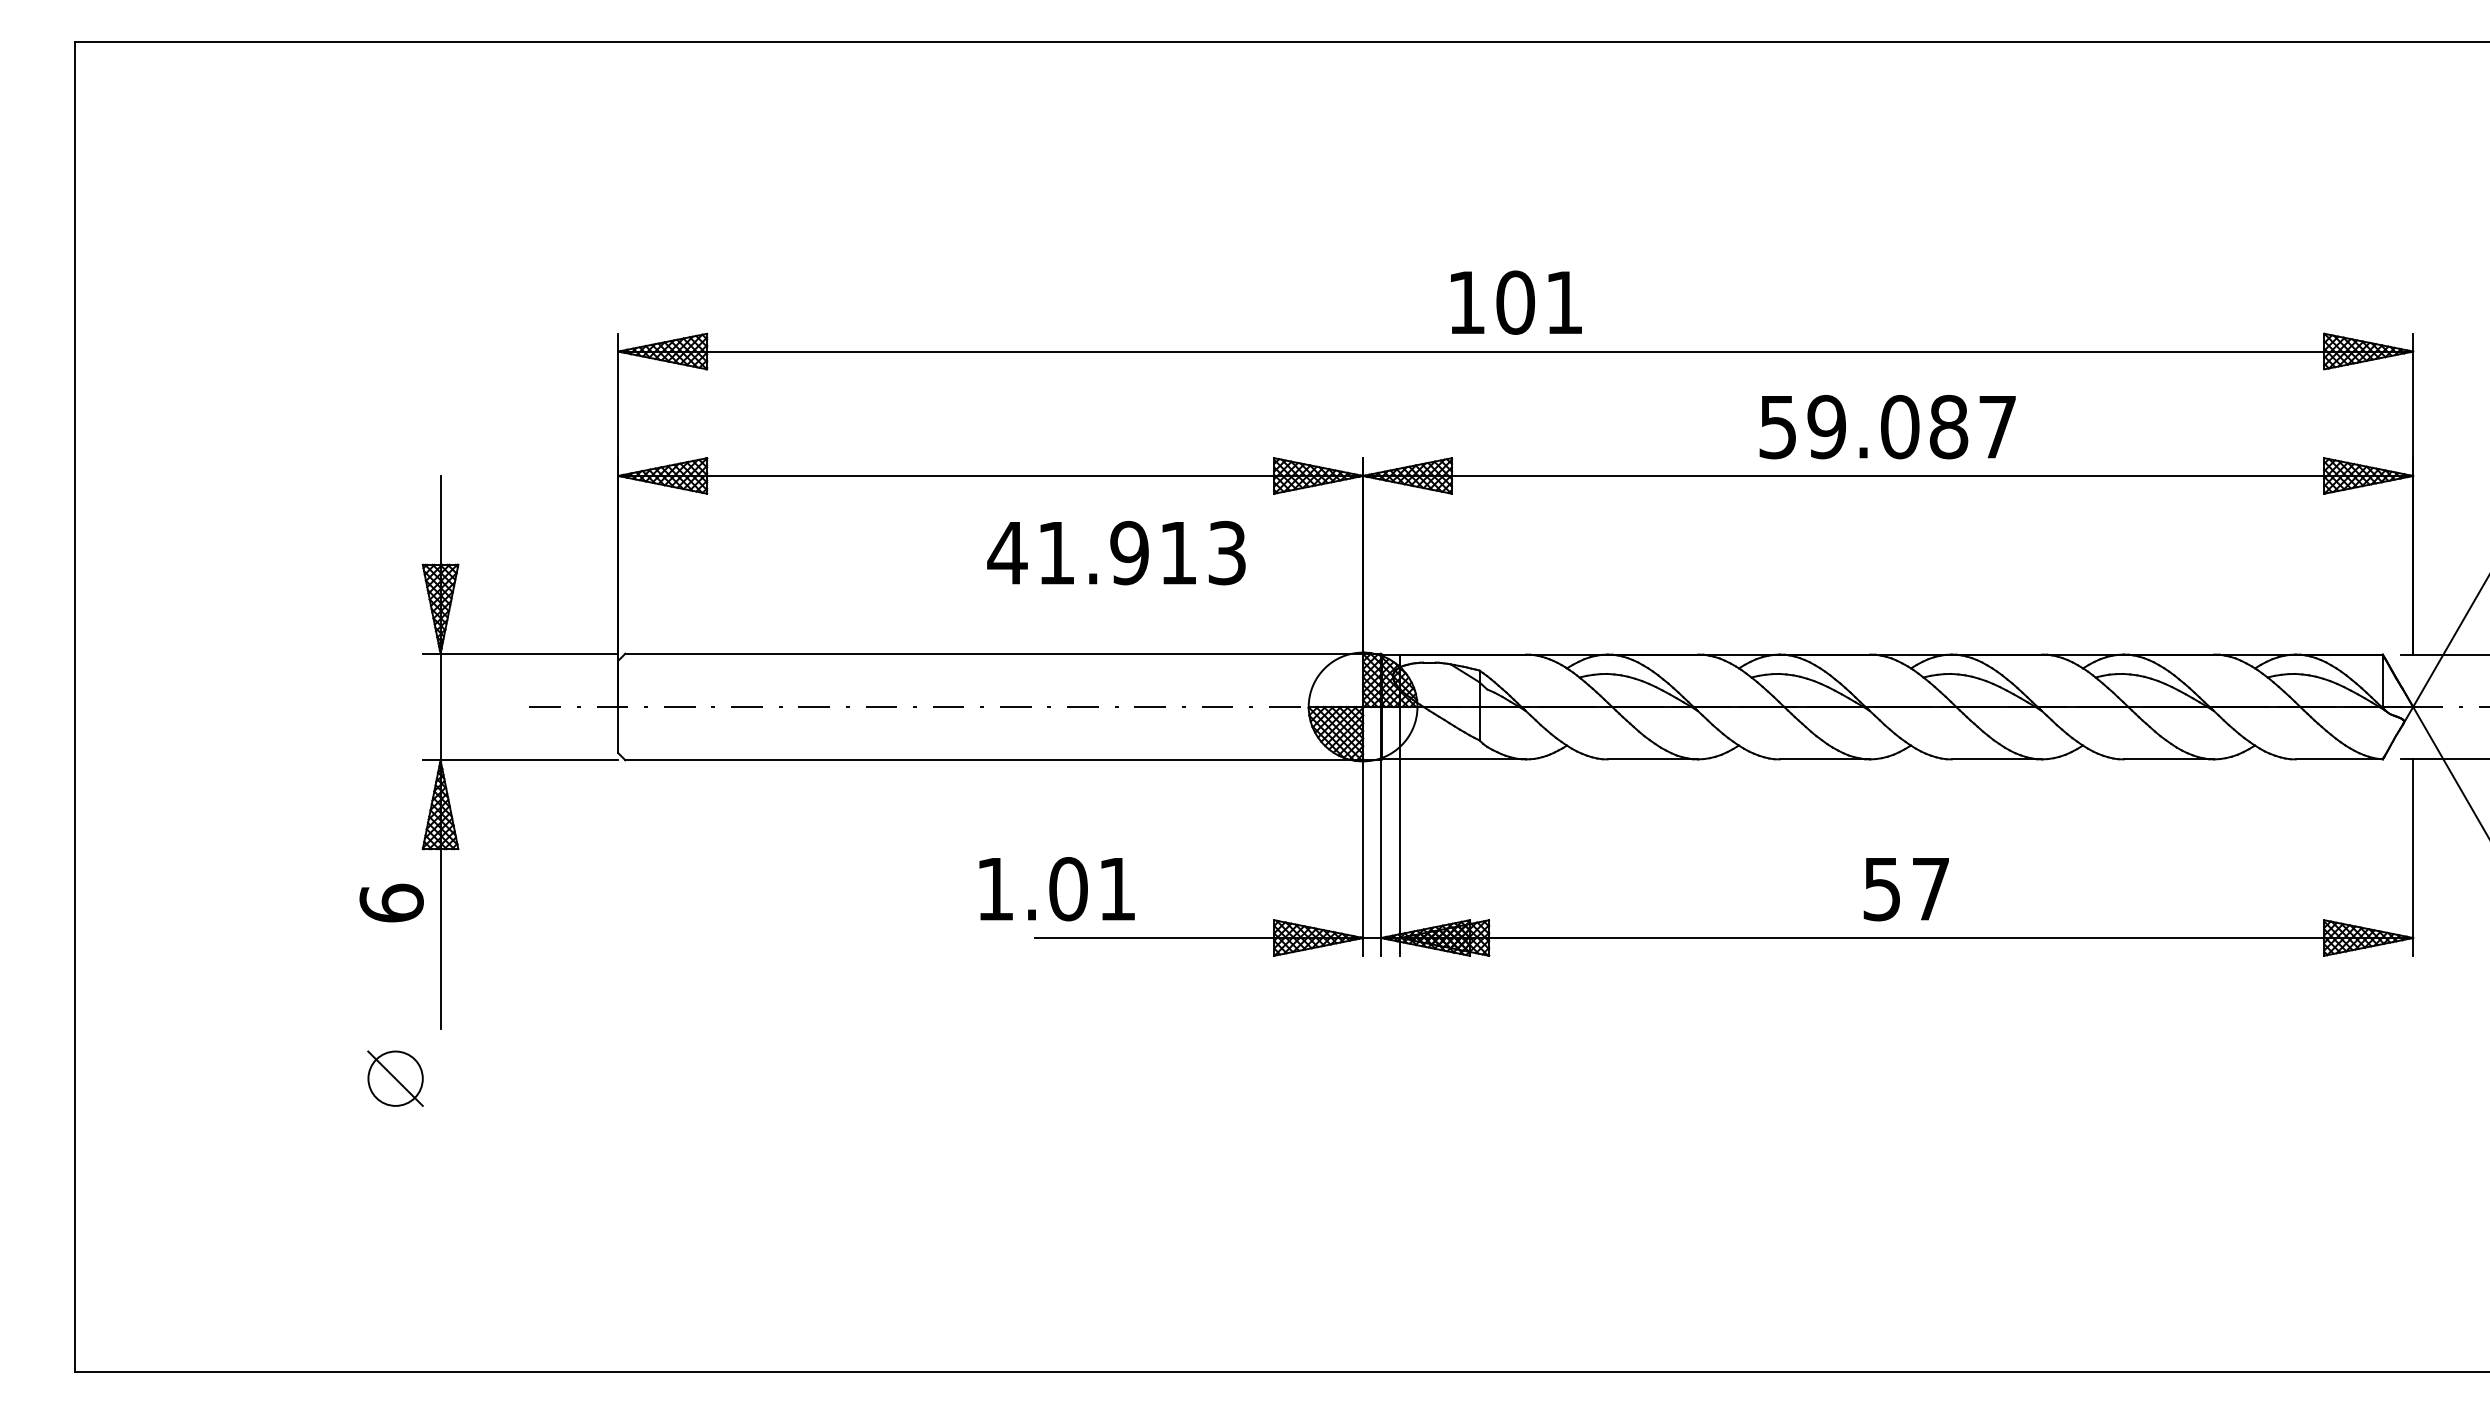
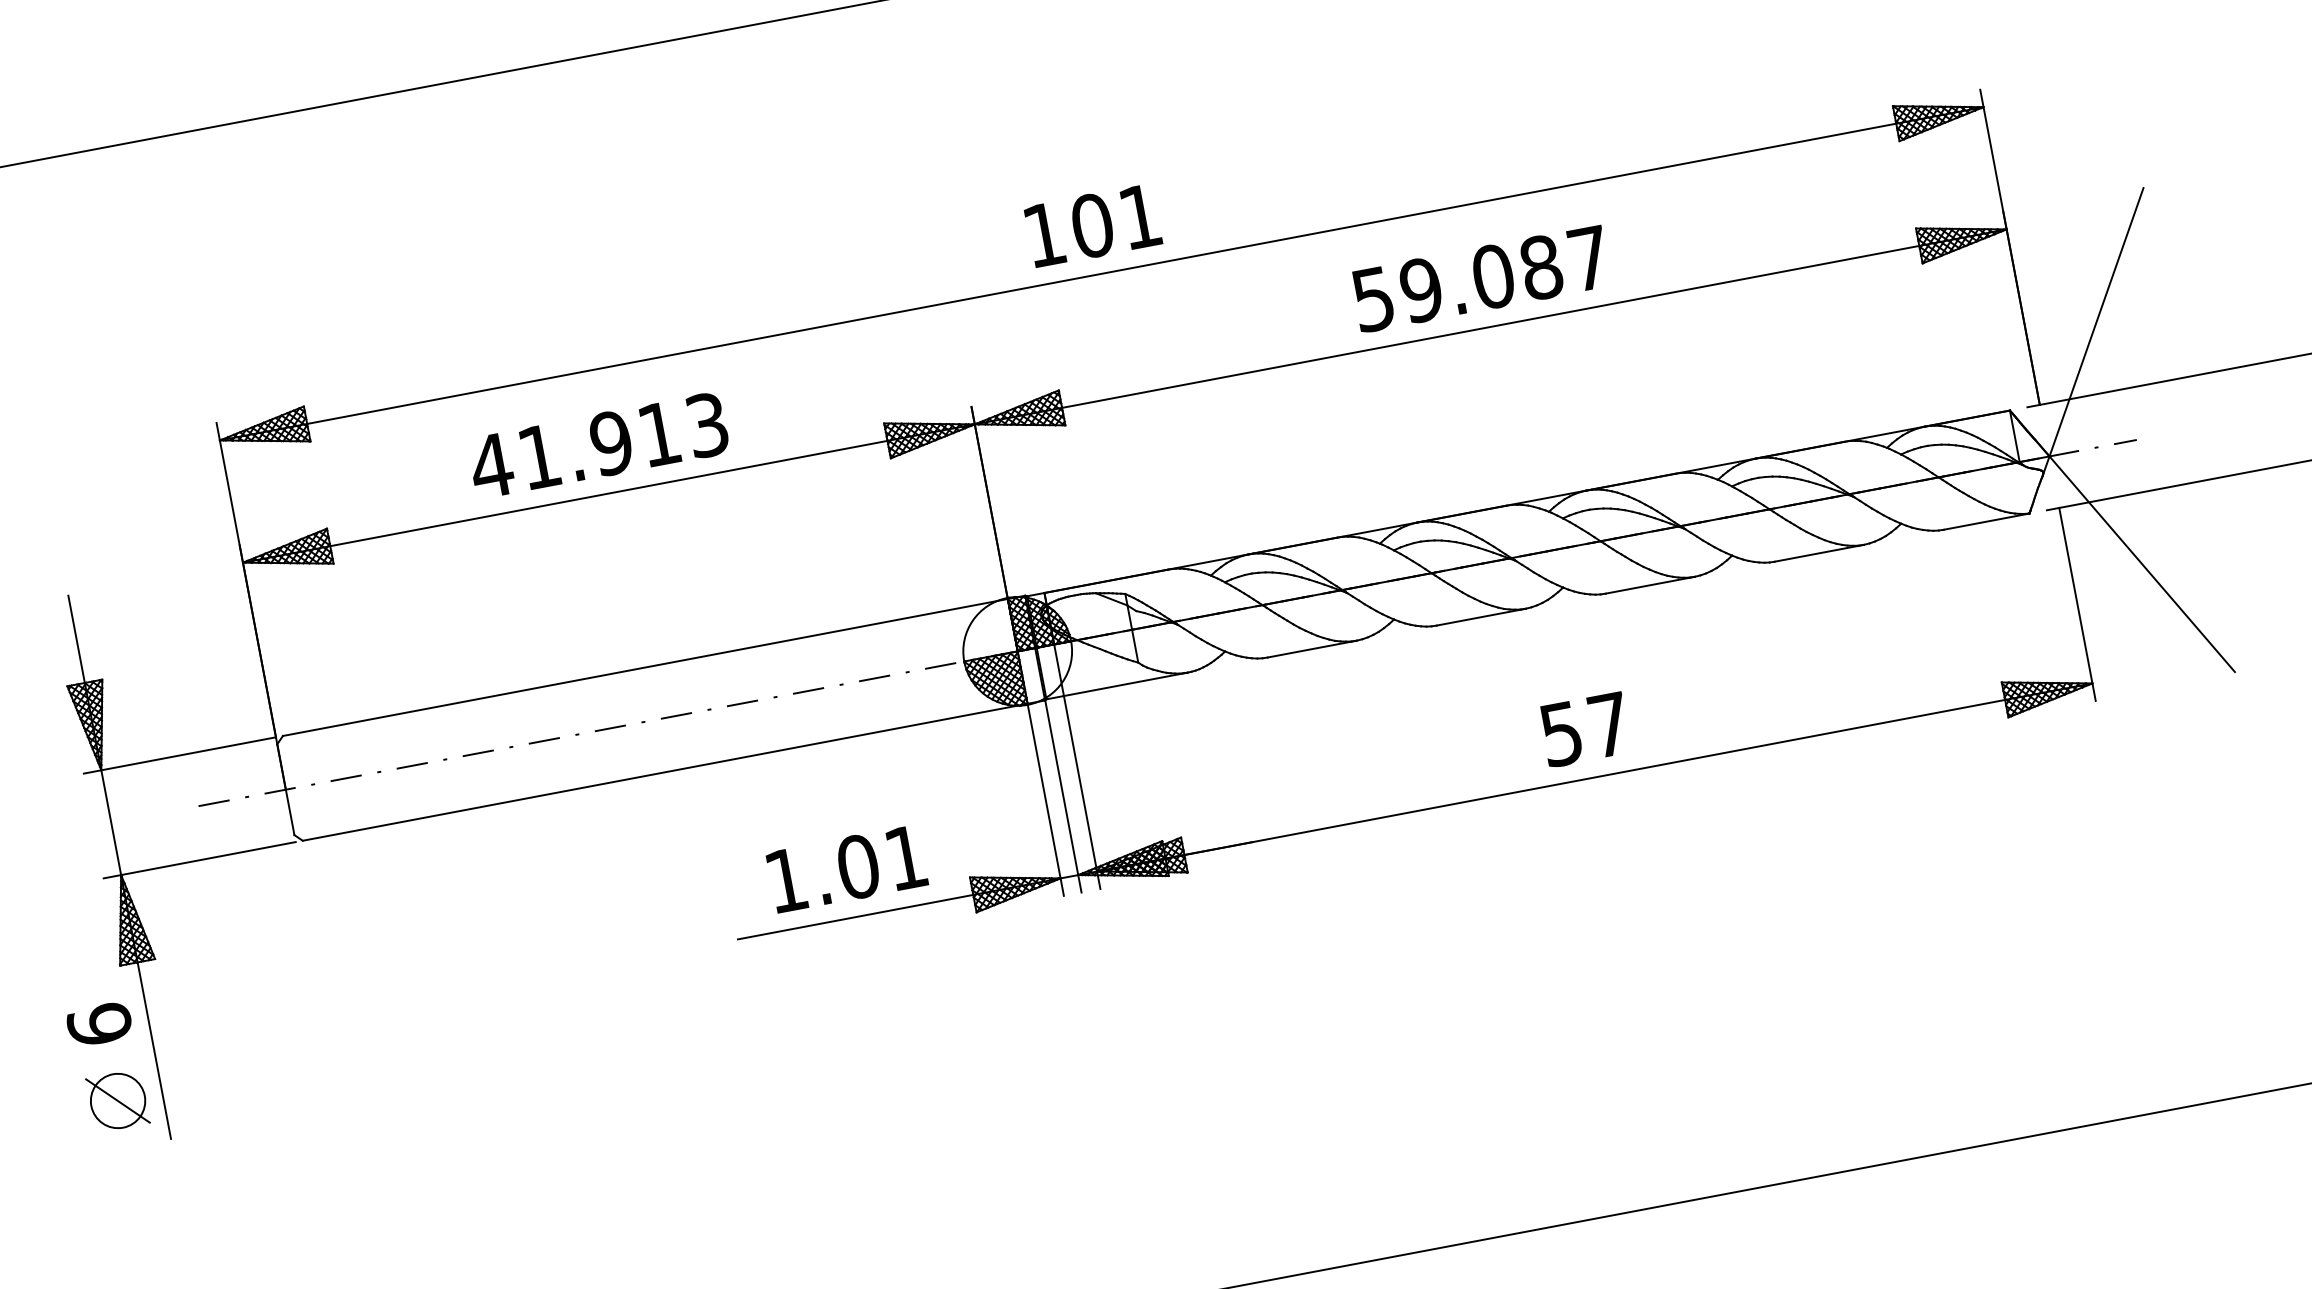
text: (1116, 553) -> (598, 446), moved
text: (1056, 889) -> (846, 869), moved
part: (395, 1078) -> (117, 1100), moved

